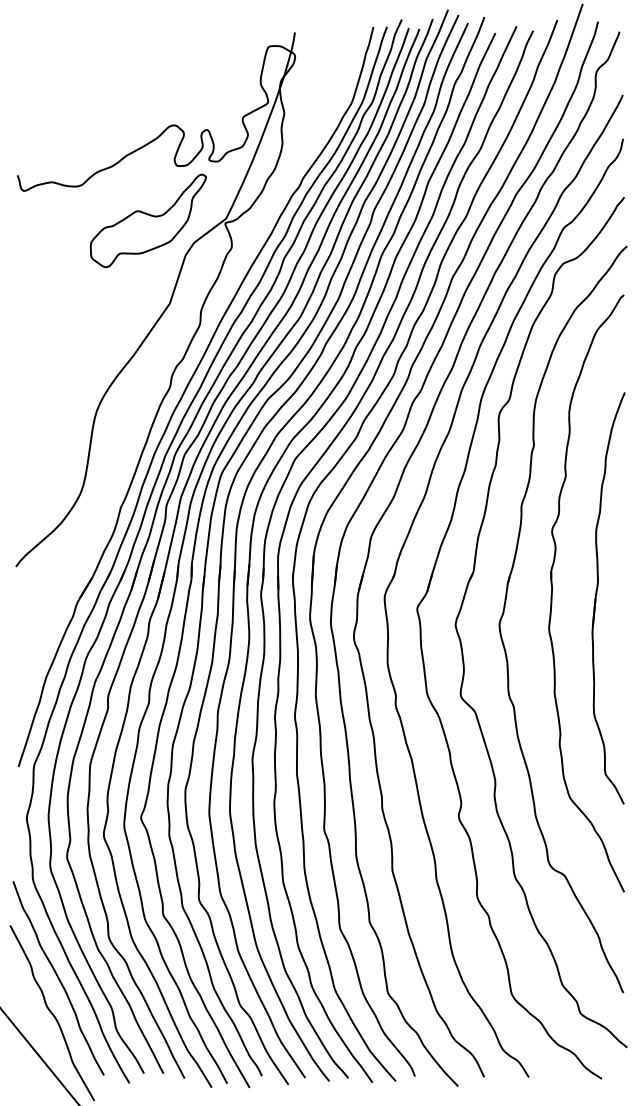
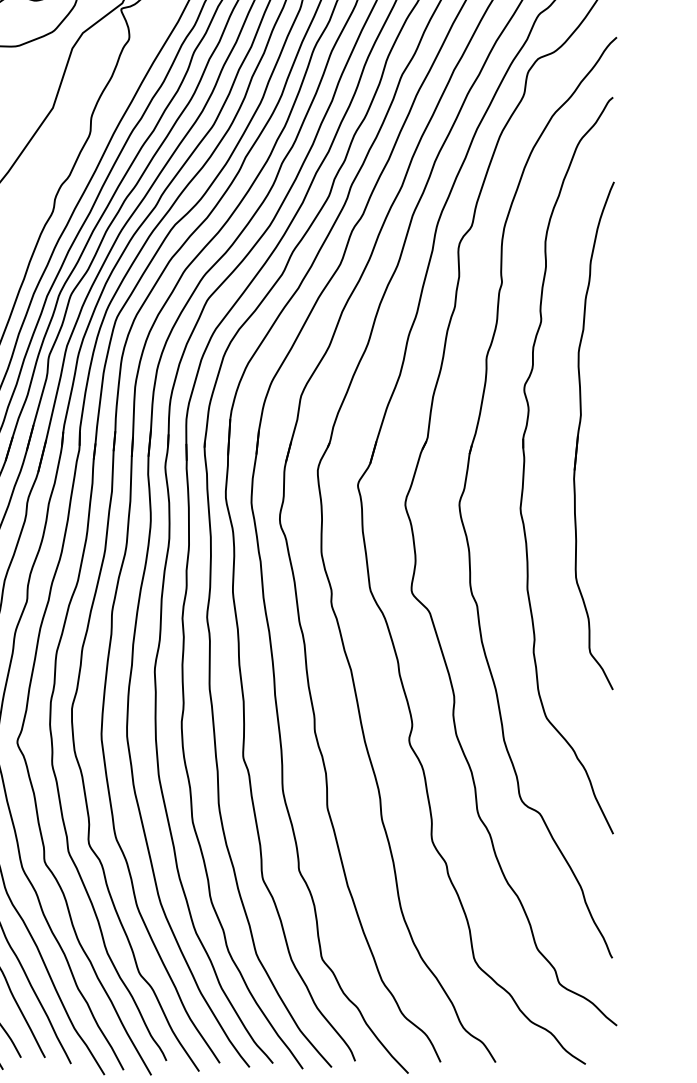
part: (596, 598) -> (579, 436), moved

